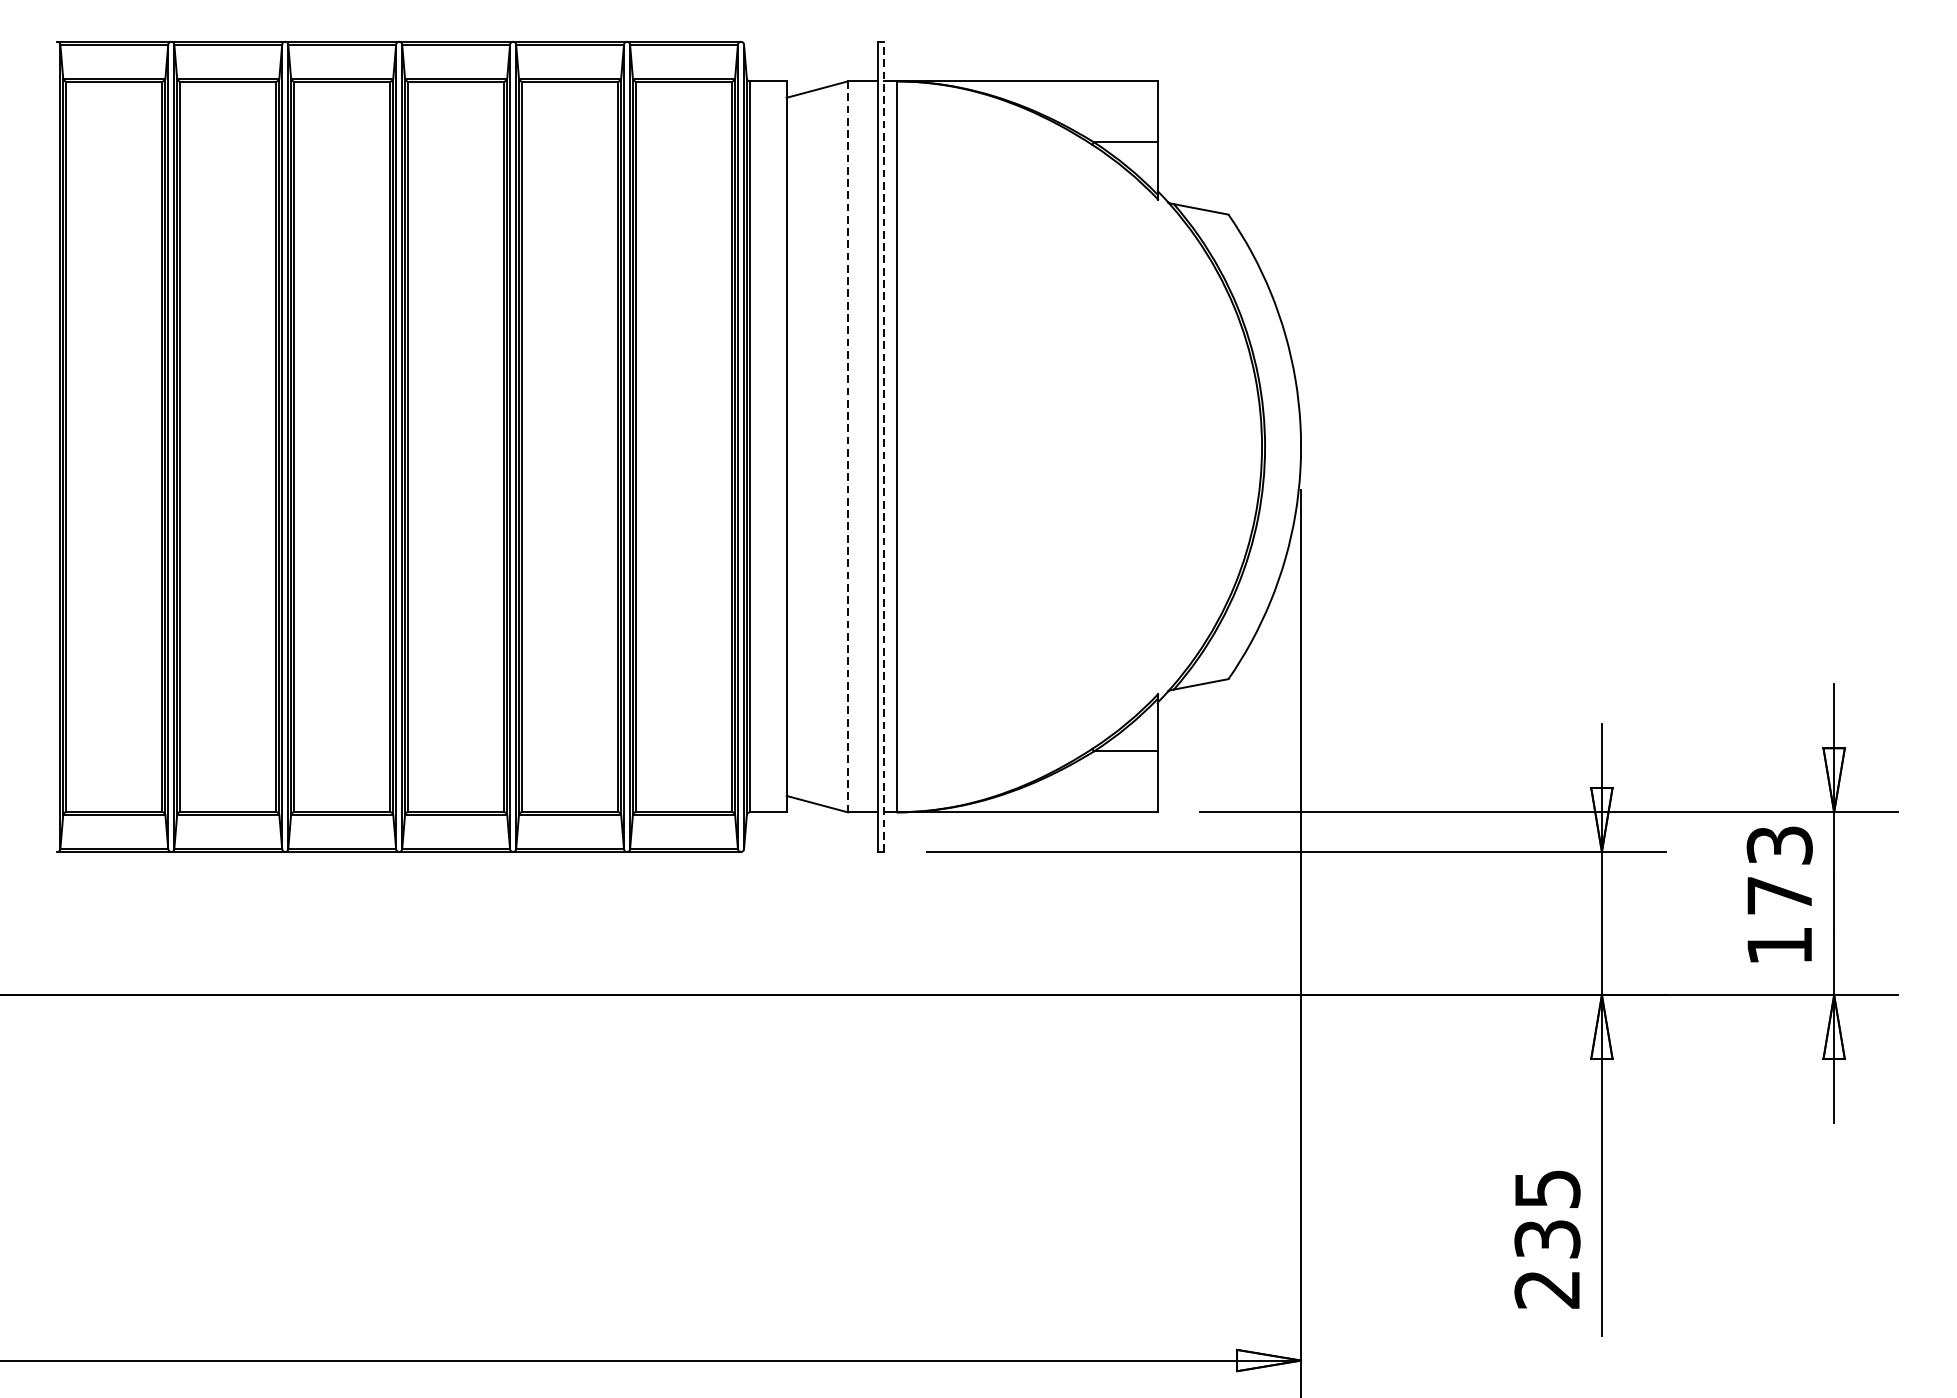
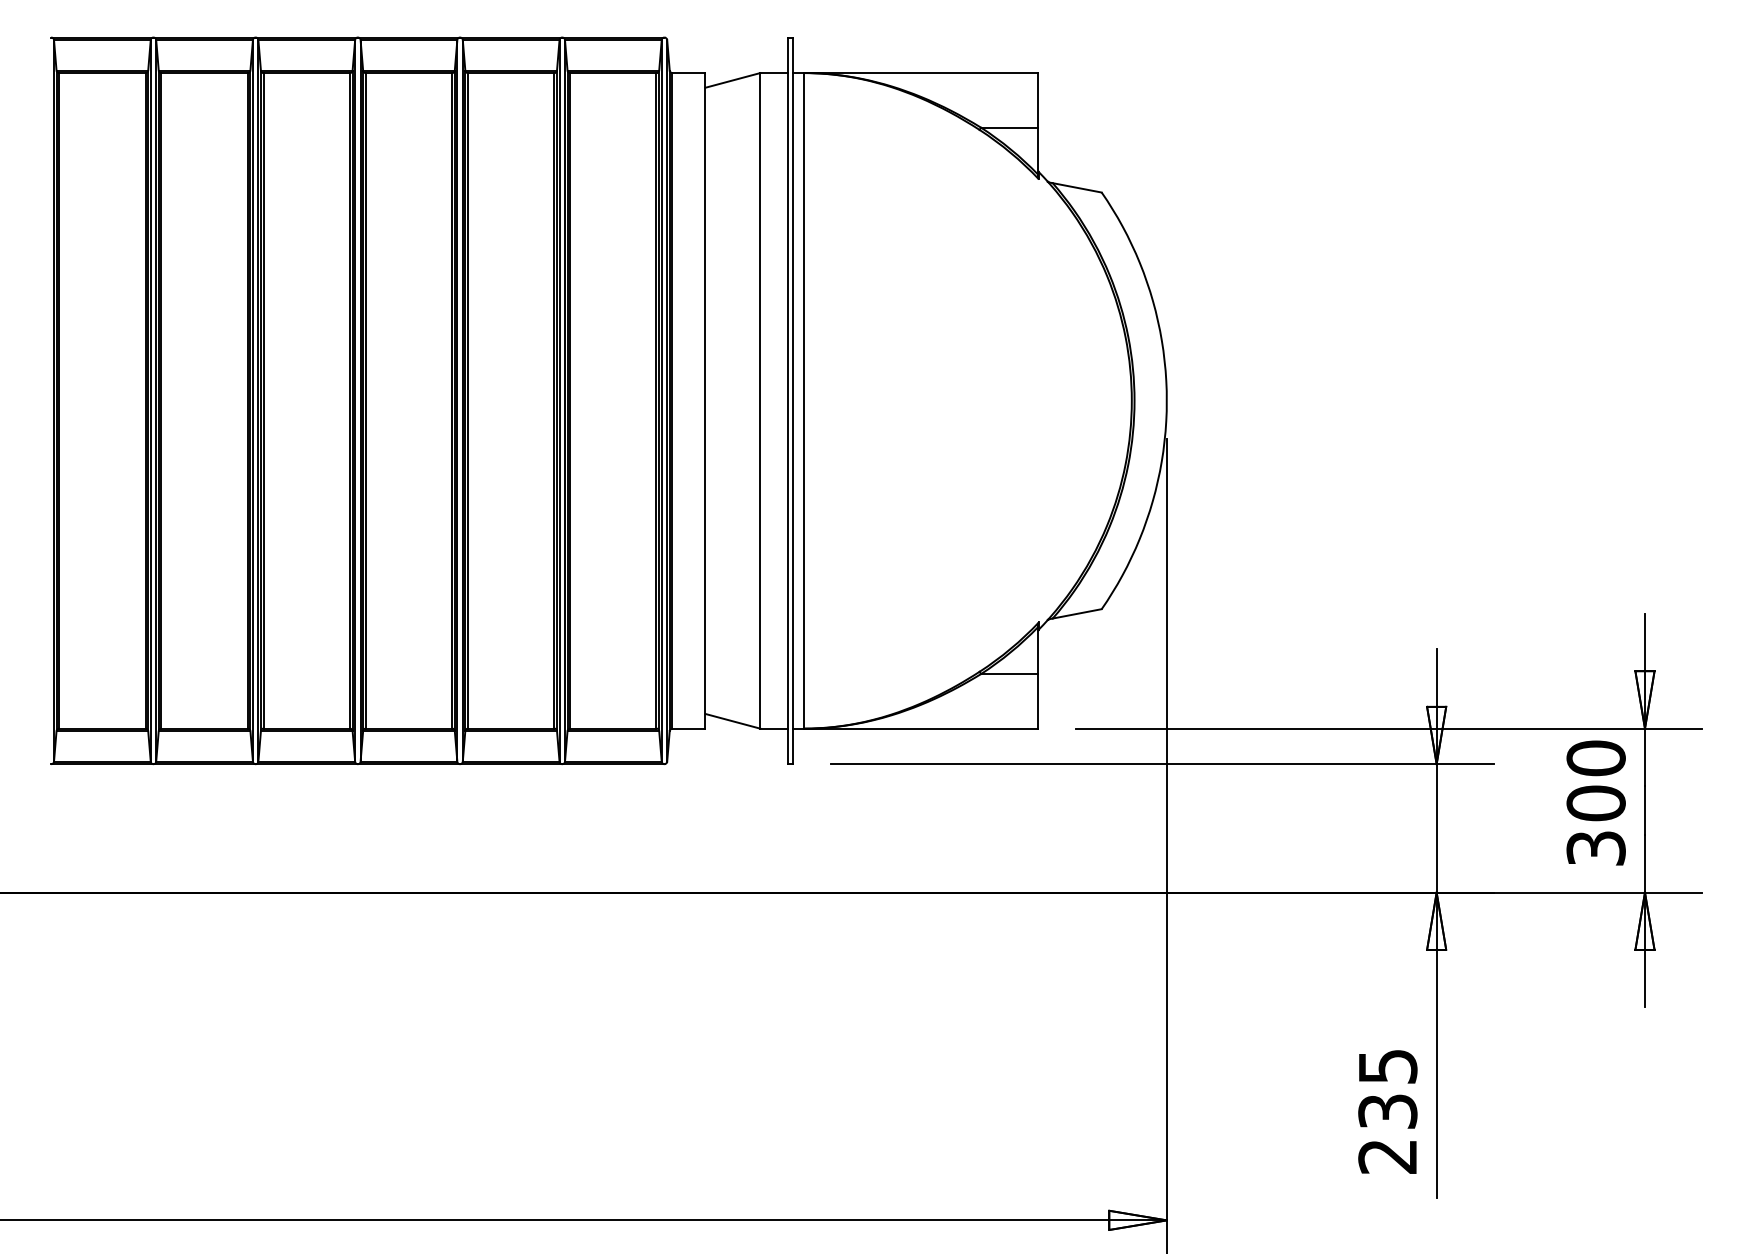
line: (848, 446) -> (760, 400), dashed -> solid
line: (884, 446) -> (793, 400), dashed -> solid
text: (1778, 894) -> (1595, 802), 173 -> 300

